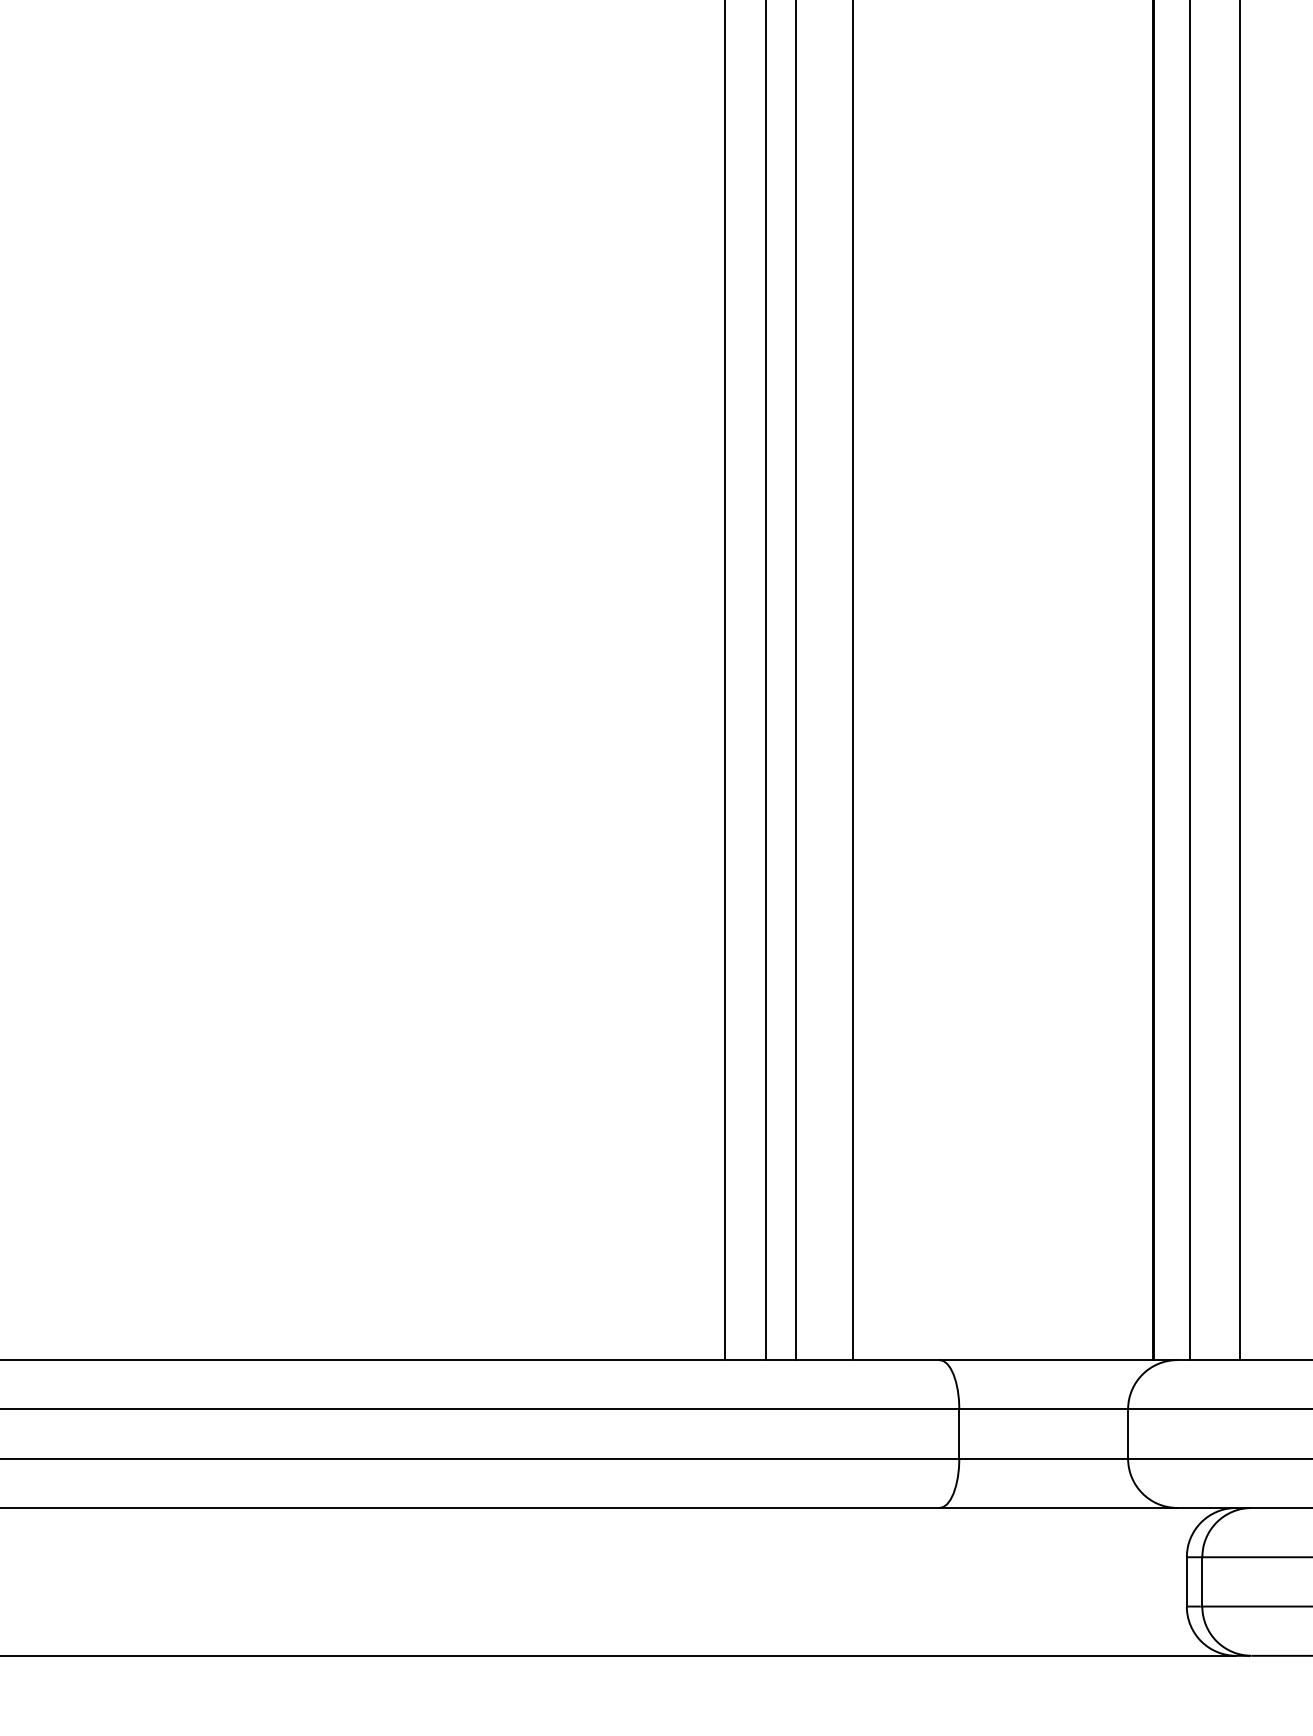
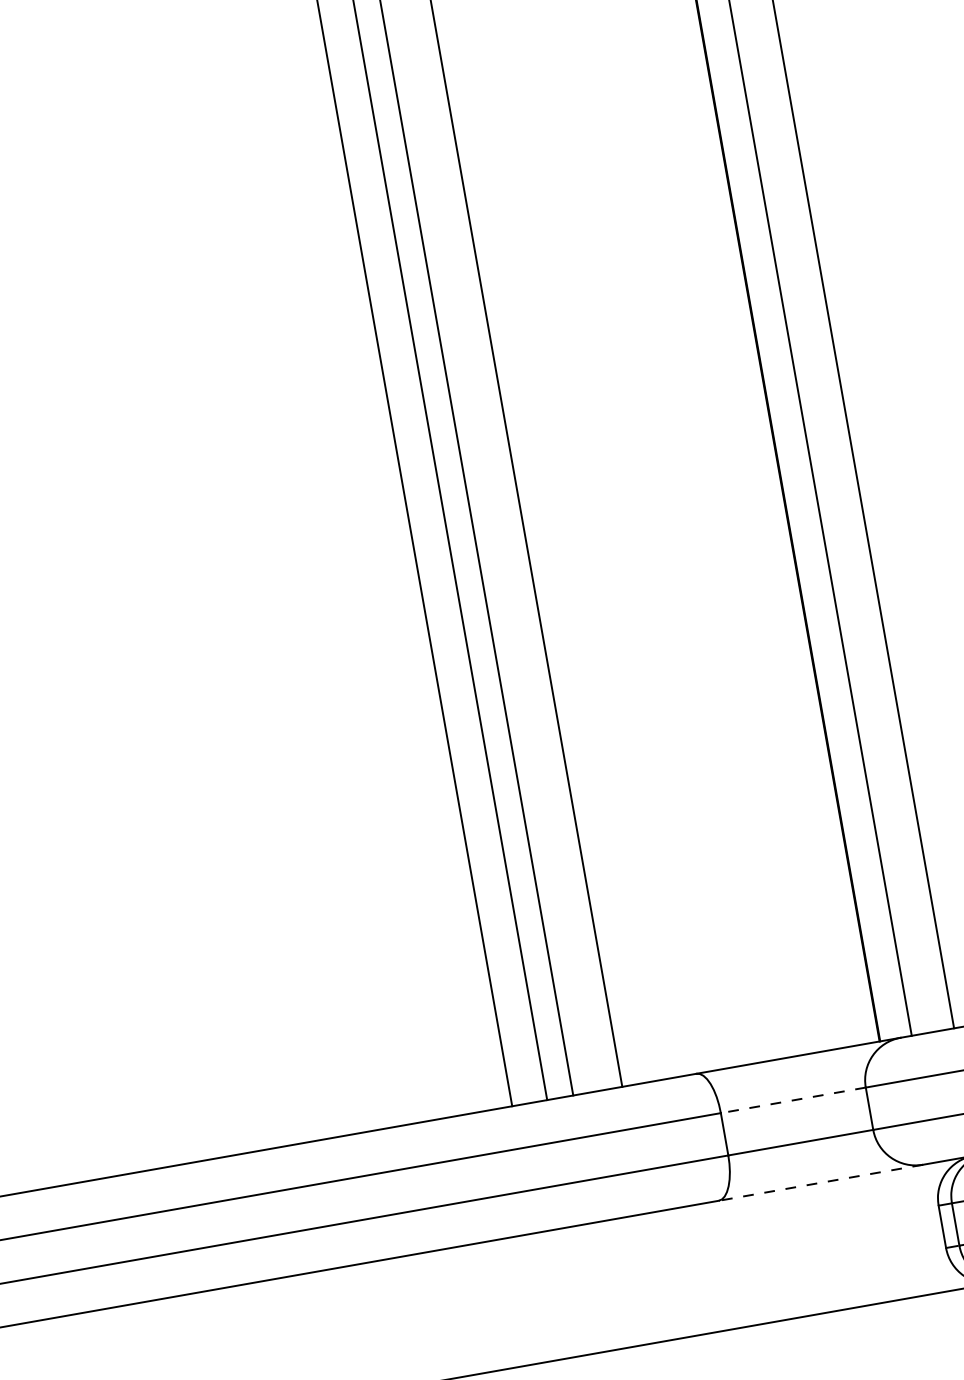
line: (1043, 1409) -> (793, 1100), solid -> dashed
line: (1058, 1507) -> (820, 1182), solid -> dashed

